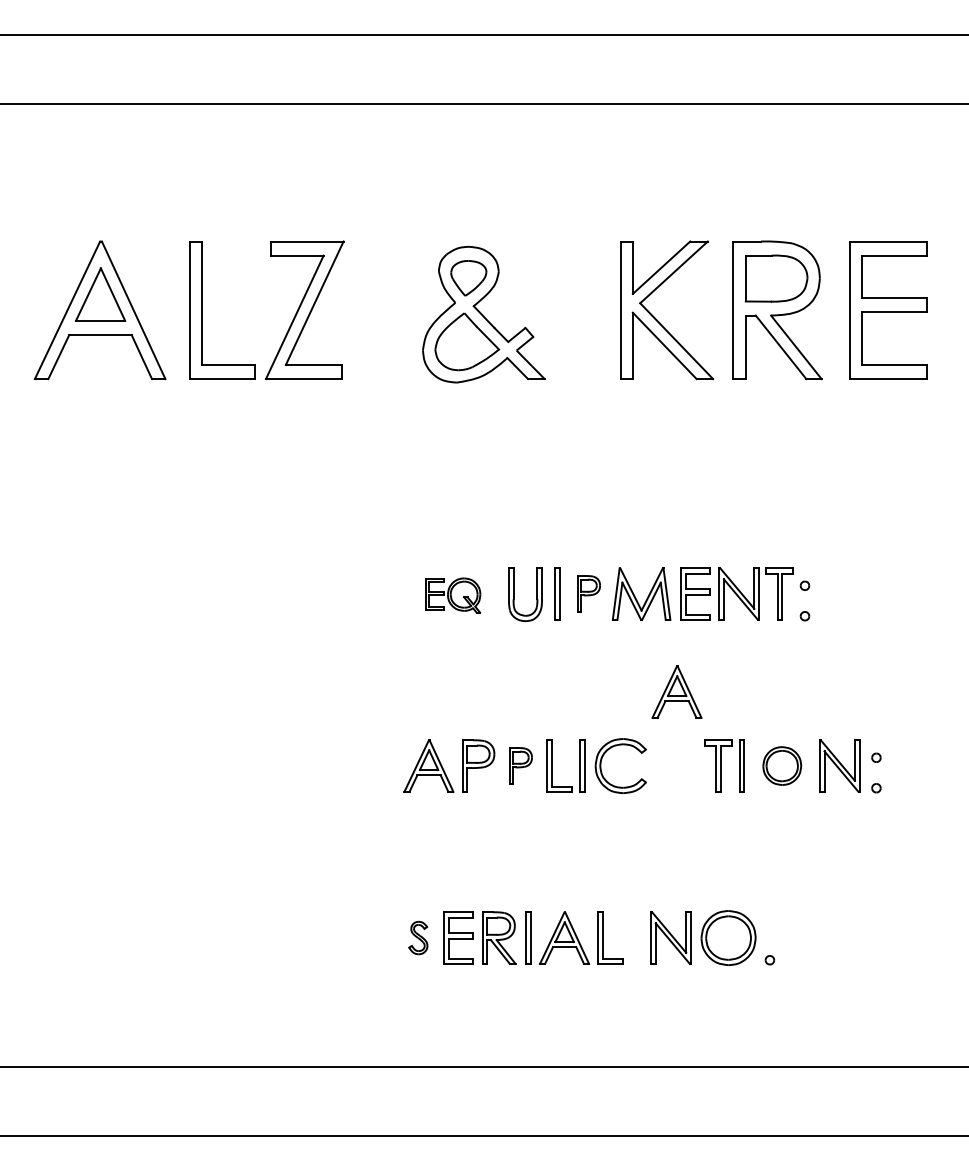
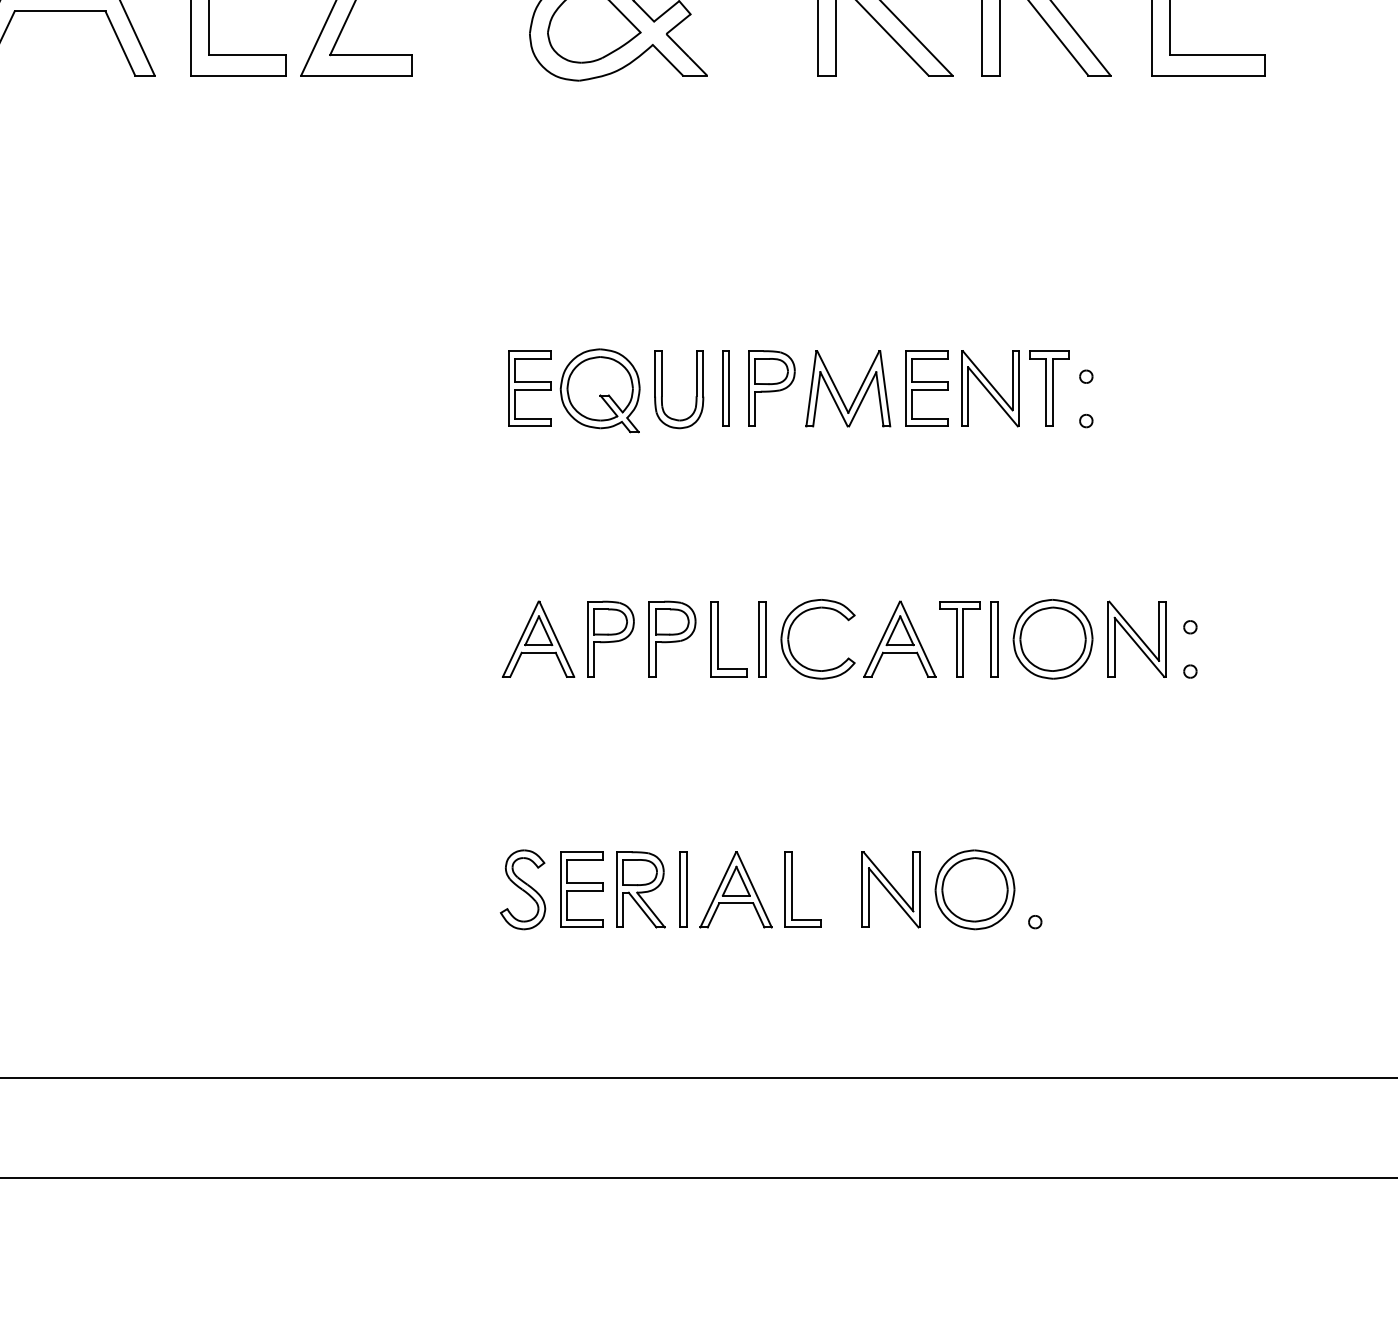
part: (588, 593) -> (770, 387), size x1.43
part: (453, 595) -> (574, 390), size x1.67
part: (676, 691) -> (899, 638), moved
part: (520, 765) -> (671, 638), size x1.43
part: (782, 765) -> (1053, 638), size x1.43
part: (418, 937) -> (523, 889), size x1.67

